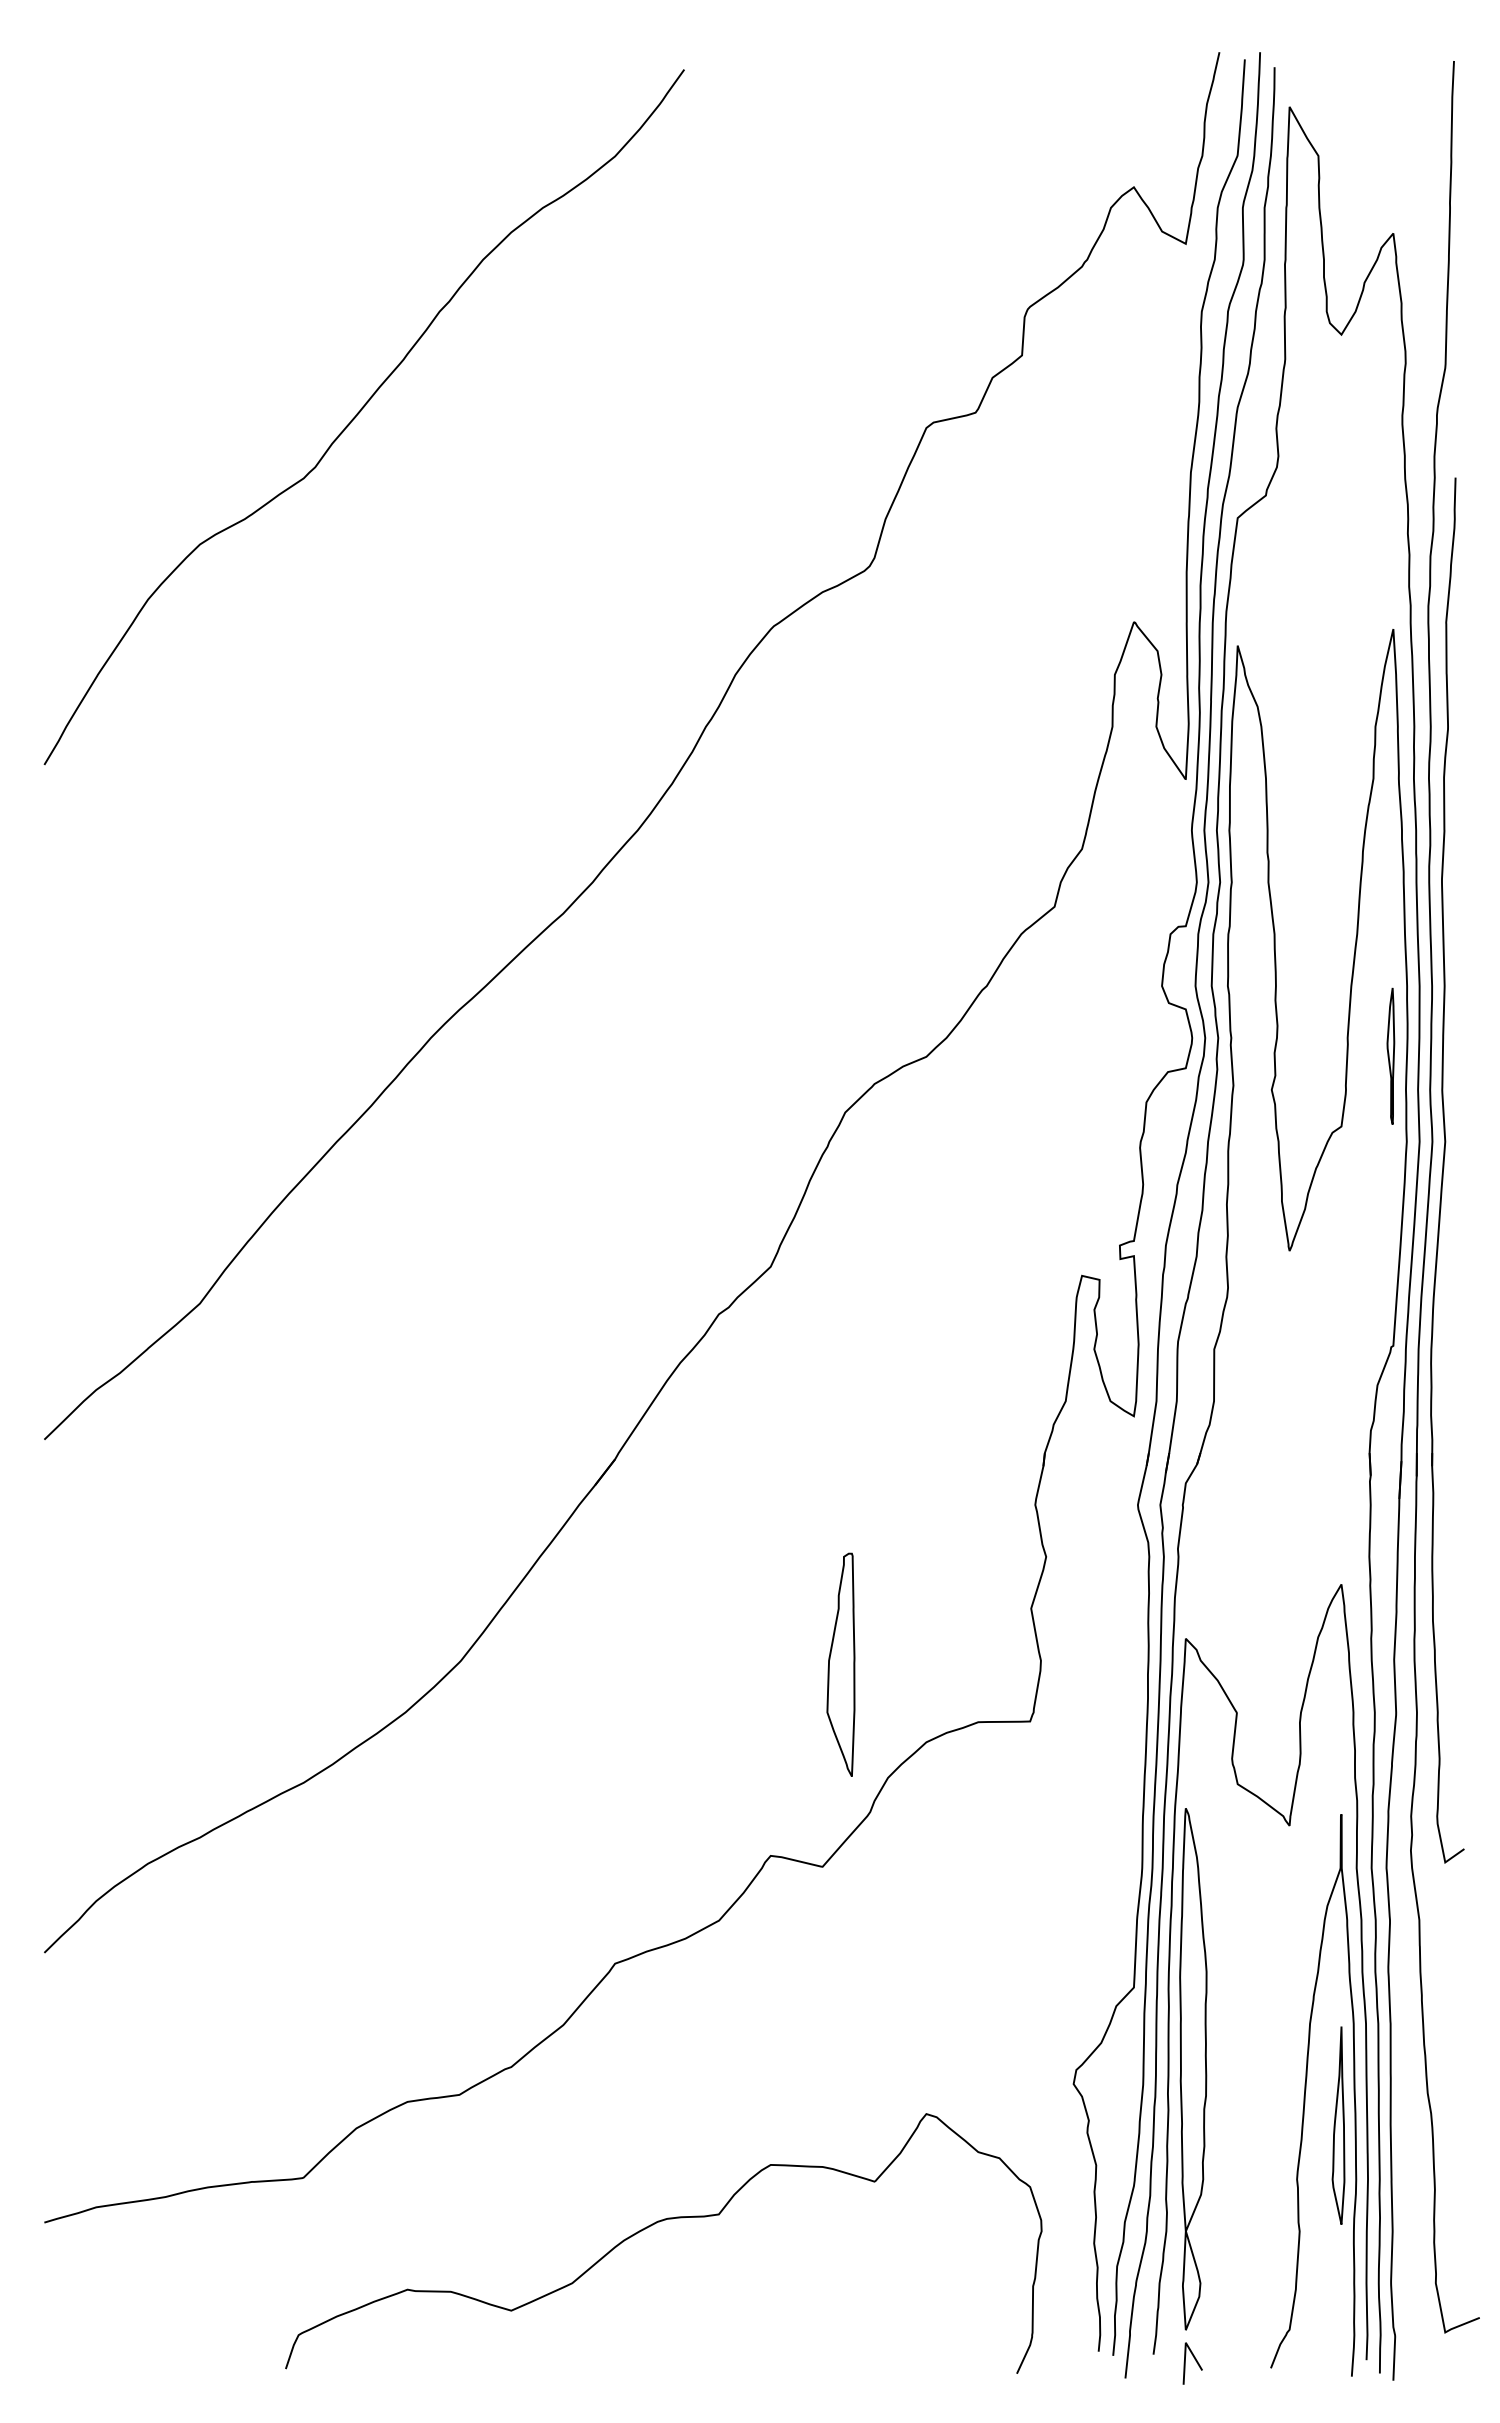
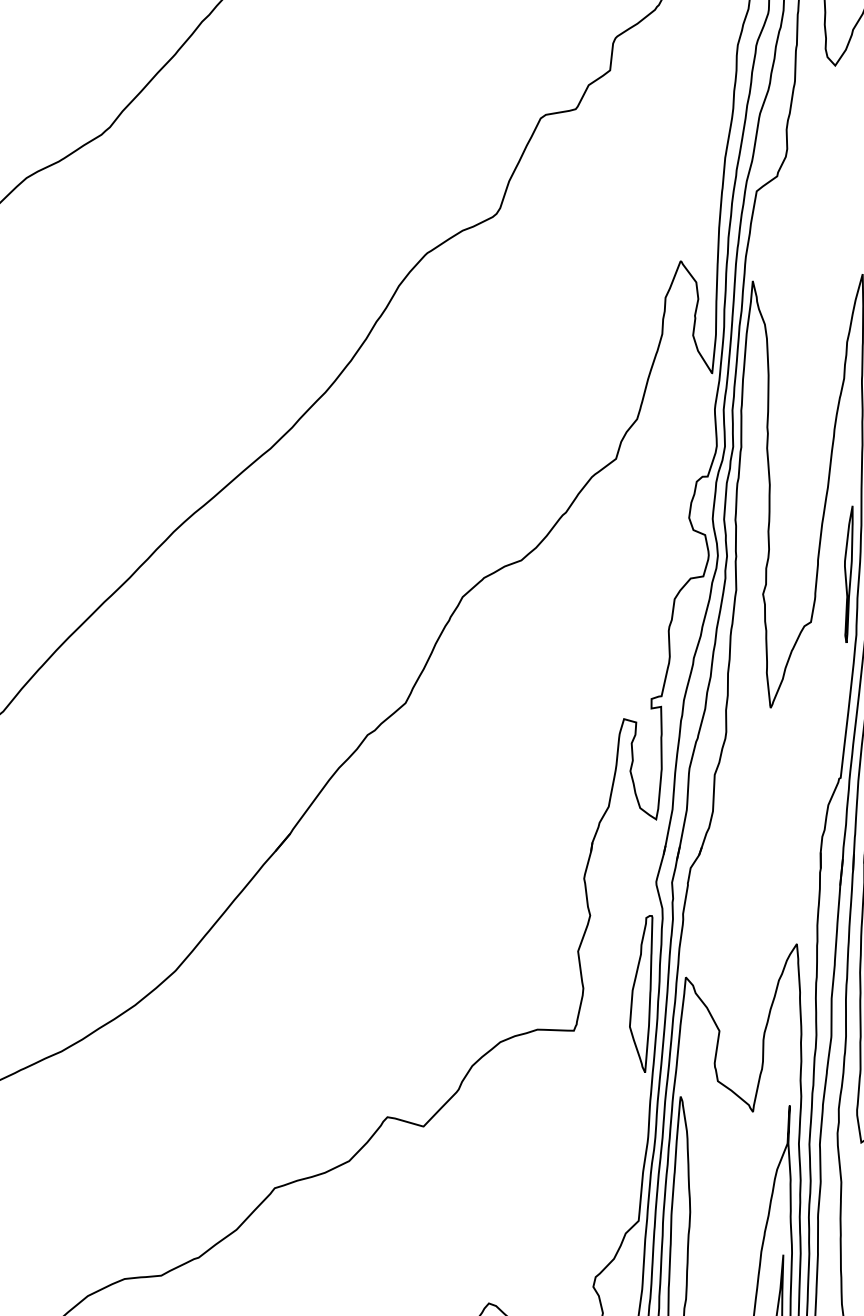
part: (1390, 1055) -> (847, 573), size x1.43
part: (840, 1664) -> (640, 993), moved

